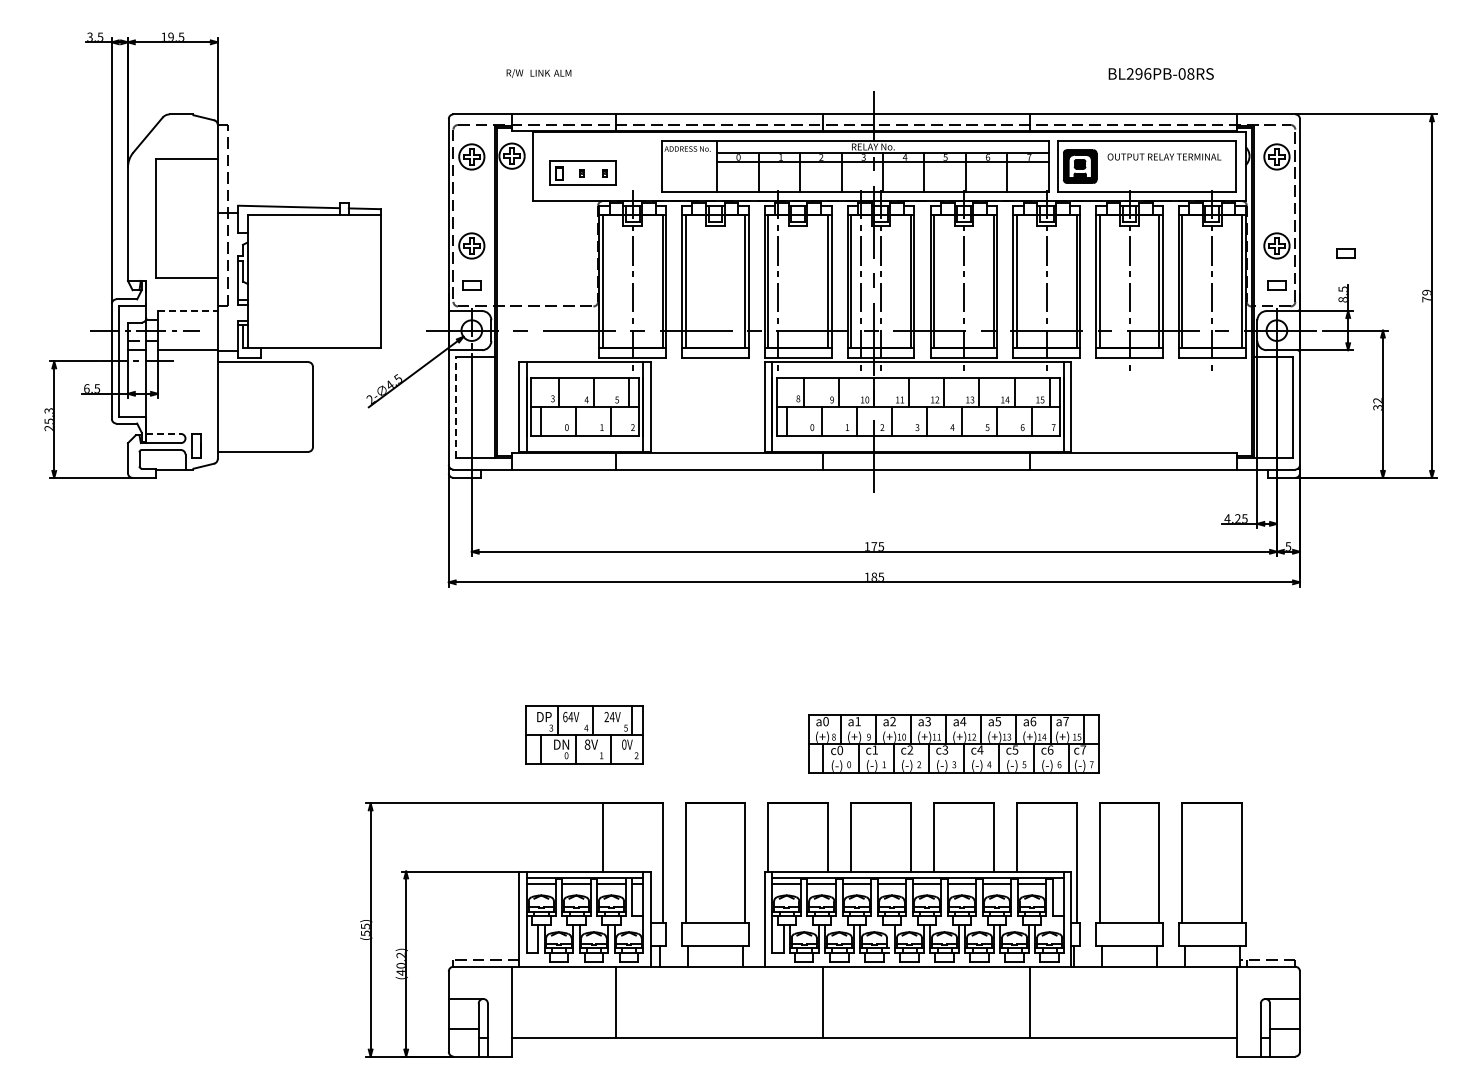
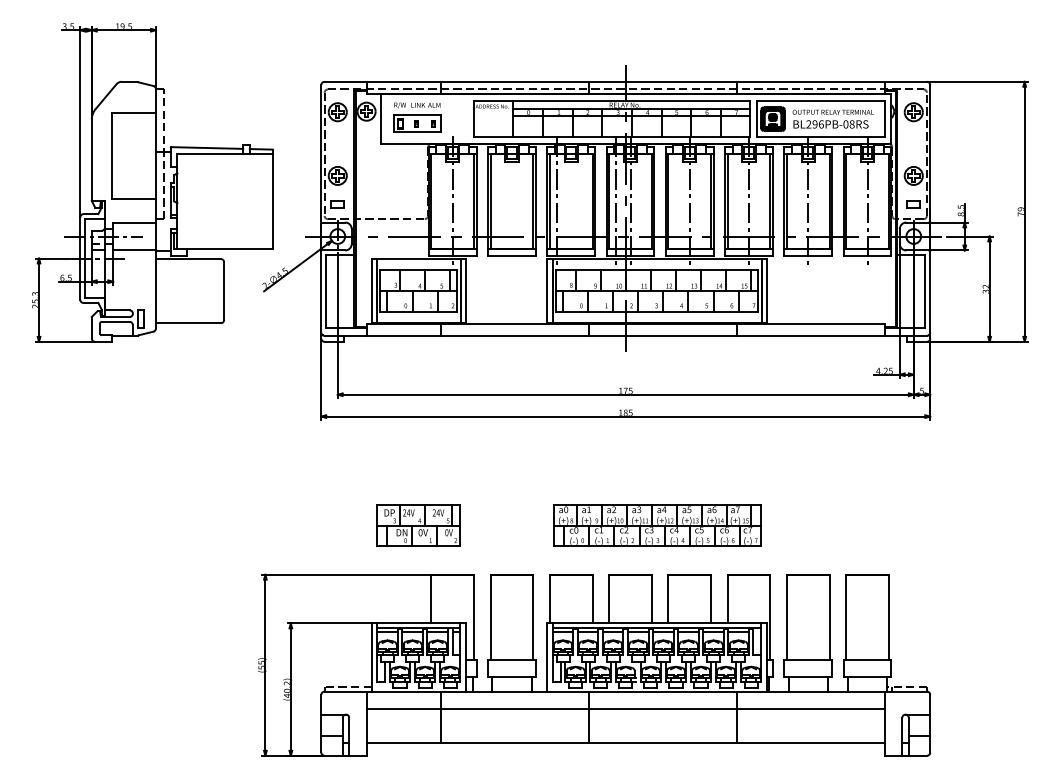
text: (538, 73) -> (416, 105), moved
text: (1160, 73) -> (830, 124), moved
part: (1345, 253) -> (962, 181), removed
line: (187, 311) -> (134, 222), dashed -> solid
line: (455, 407) -> (326, 291), dashed -> solid
line: (164, 433) -> (117, 310), dashed -> solid
text: (565, 717) -> (404, 513), 64V -> 24V
part: (953, 743) -> (657, 525), moved
text: (587, 744) -> (420, 532), 8V -> 0V
line: (874, 991) -> (625, 709), added

